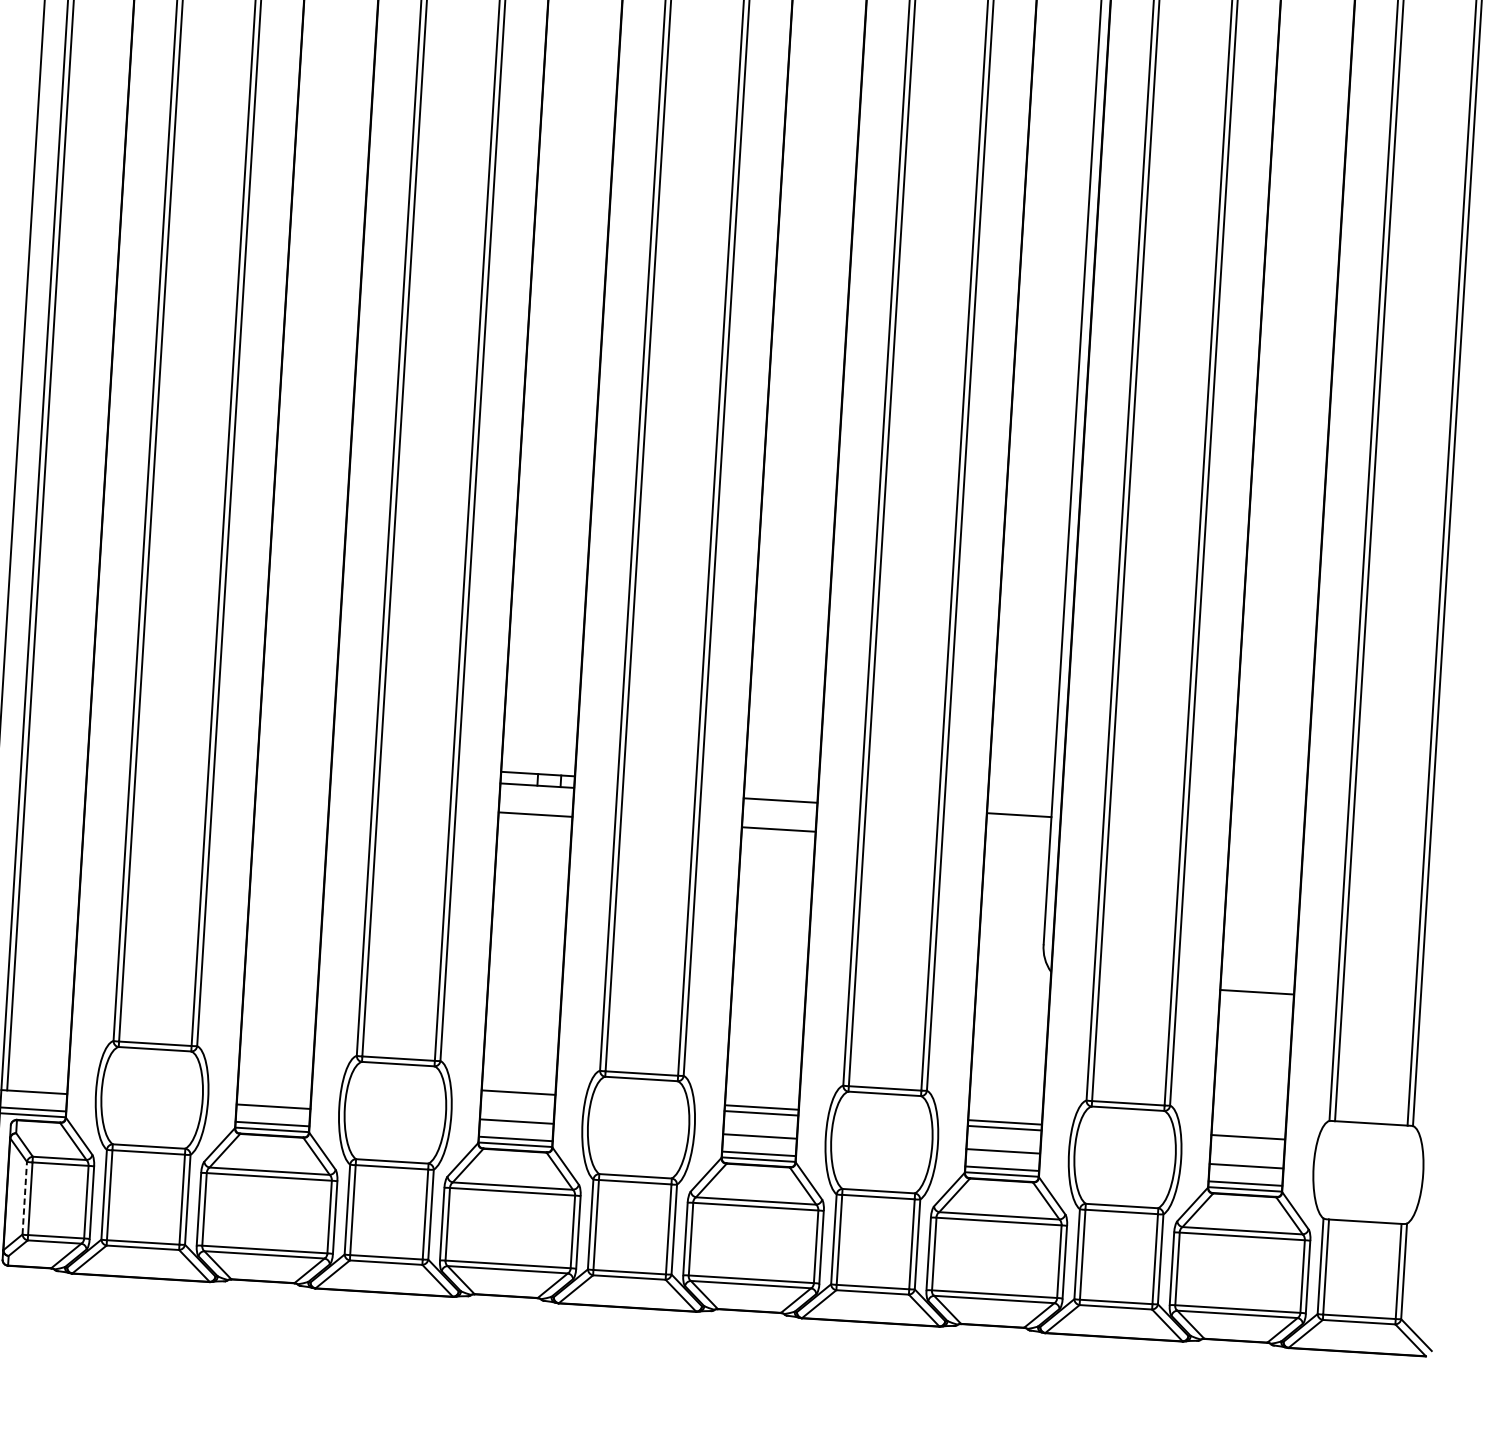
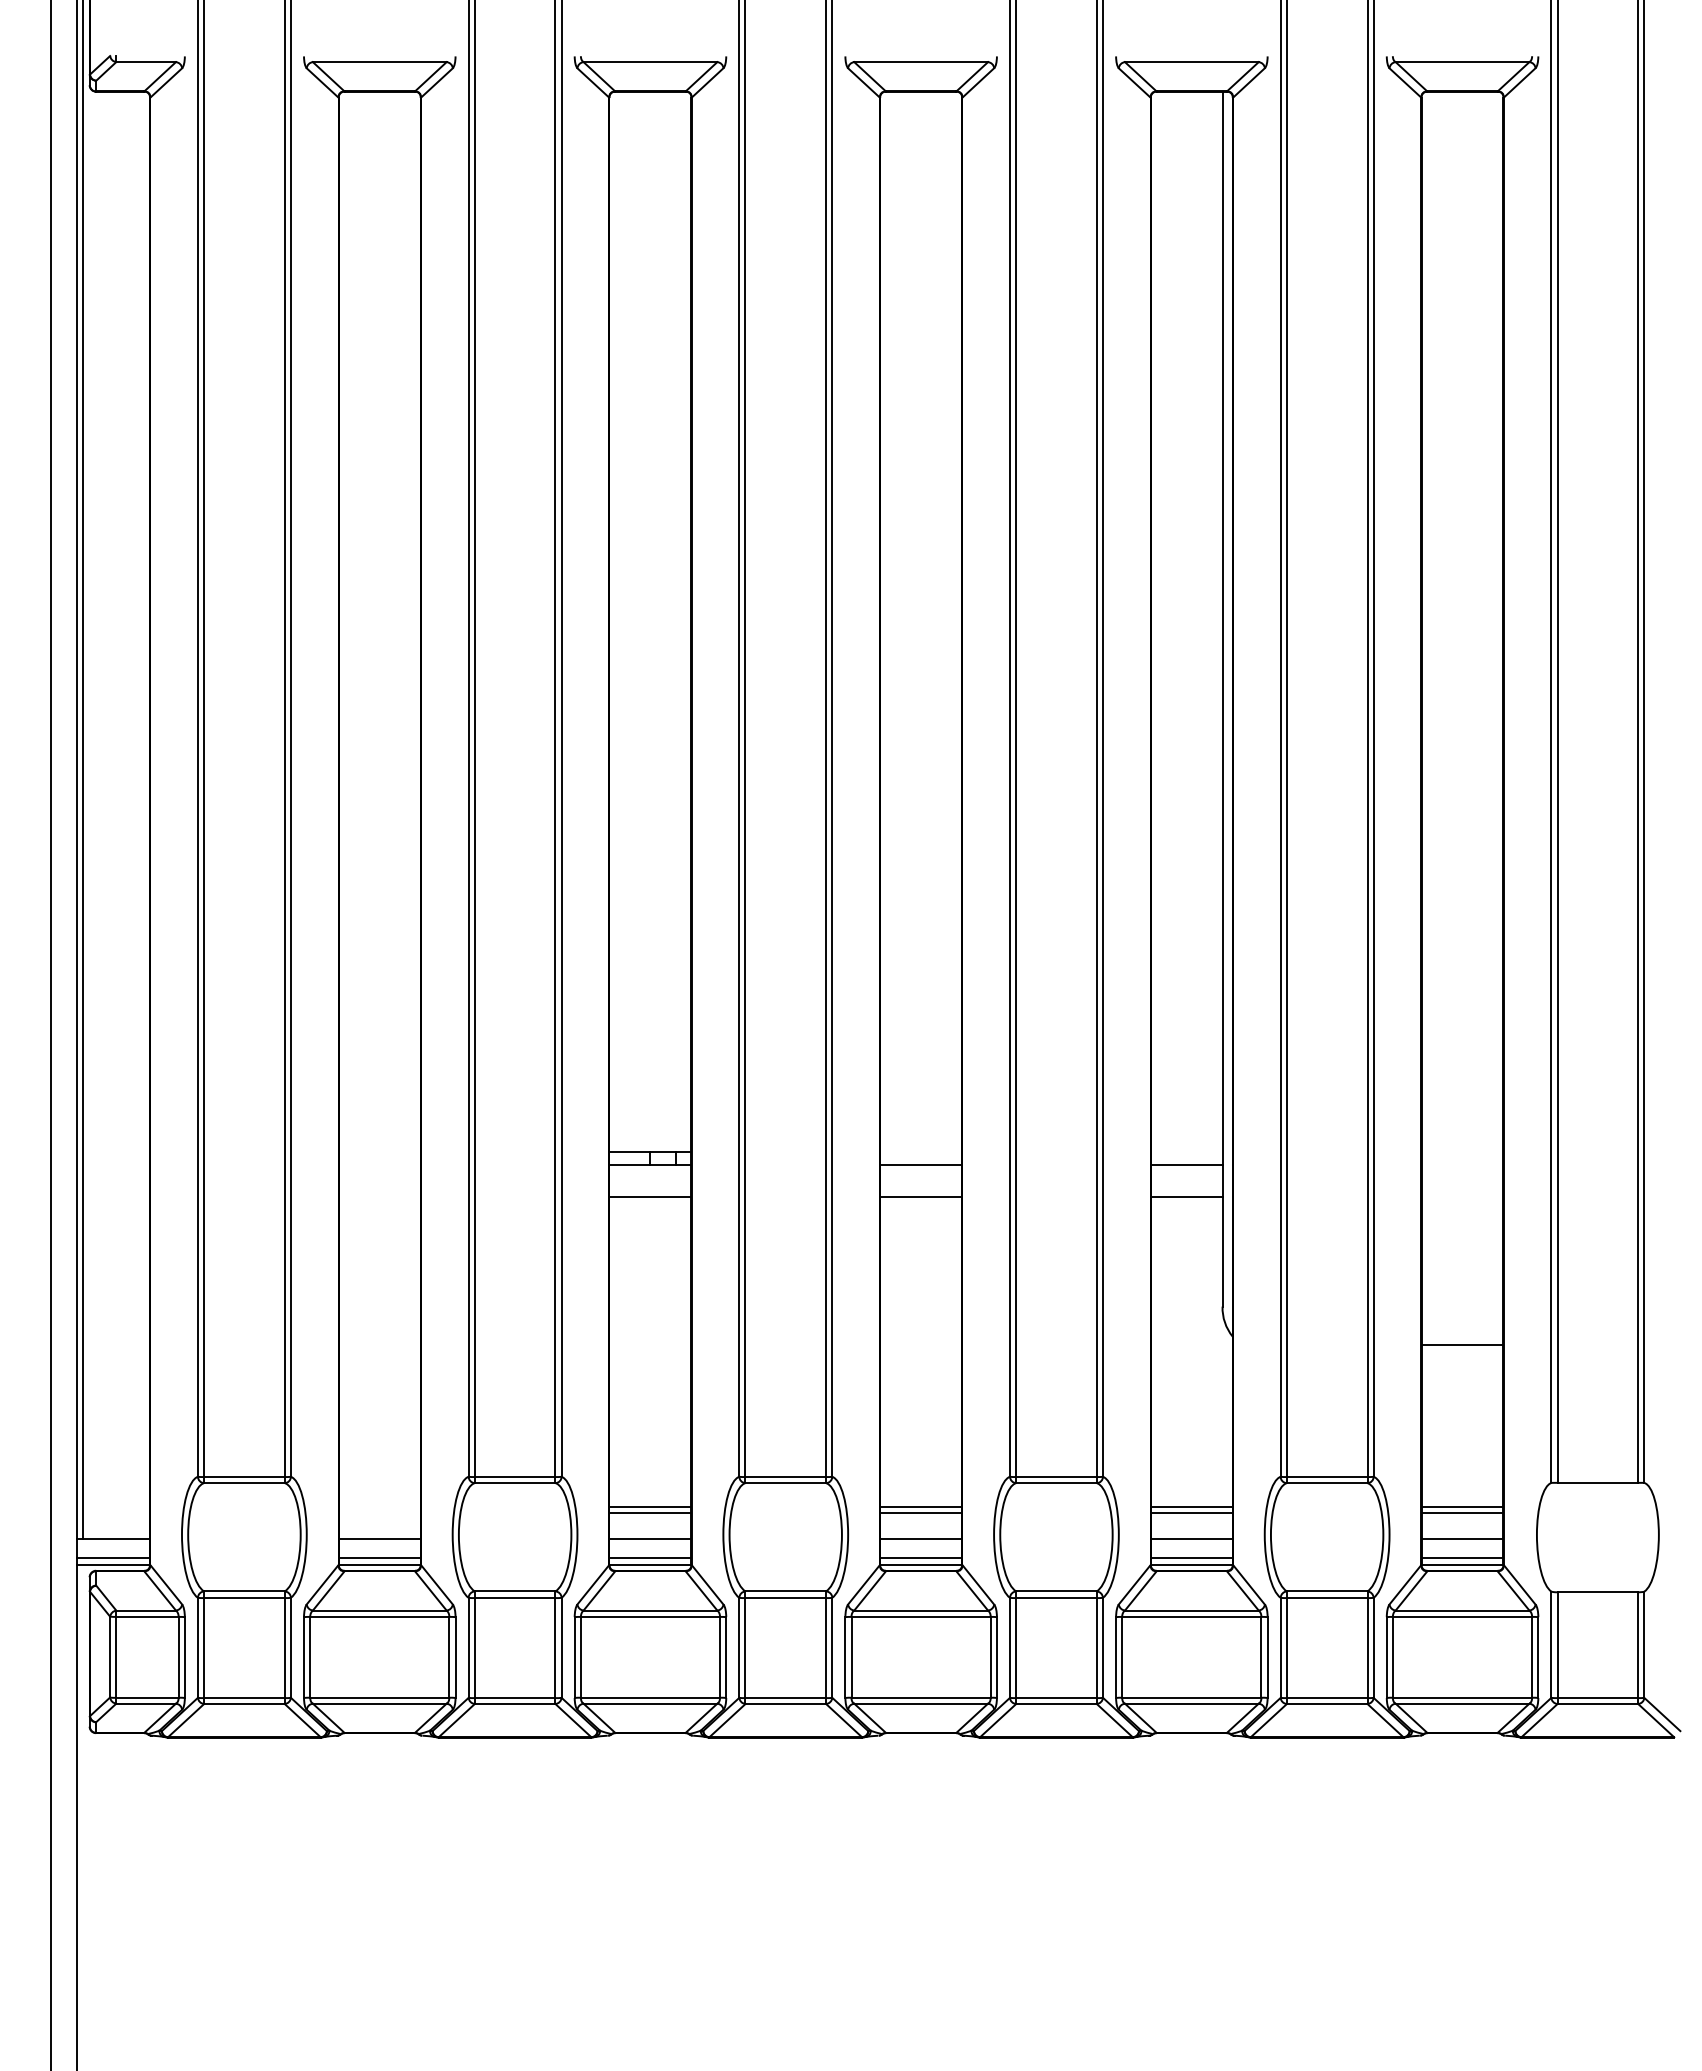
line: (1017, 844) -> (1186, 1197), added
line: (518, 1098) -> (650, 1513), added
line: (1247, 1143) -> (1462, 1513), added
line: (25, 1197) -> (110, 1656), dashed -> solid

